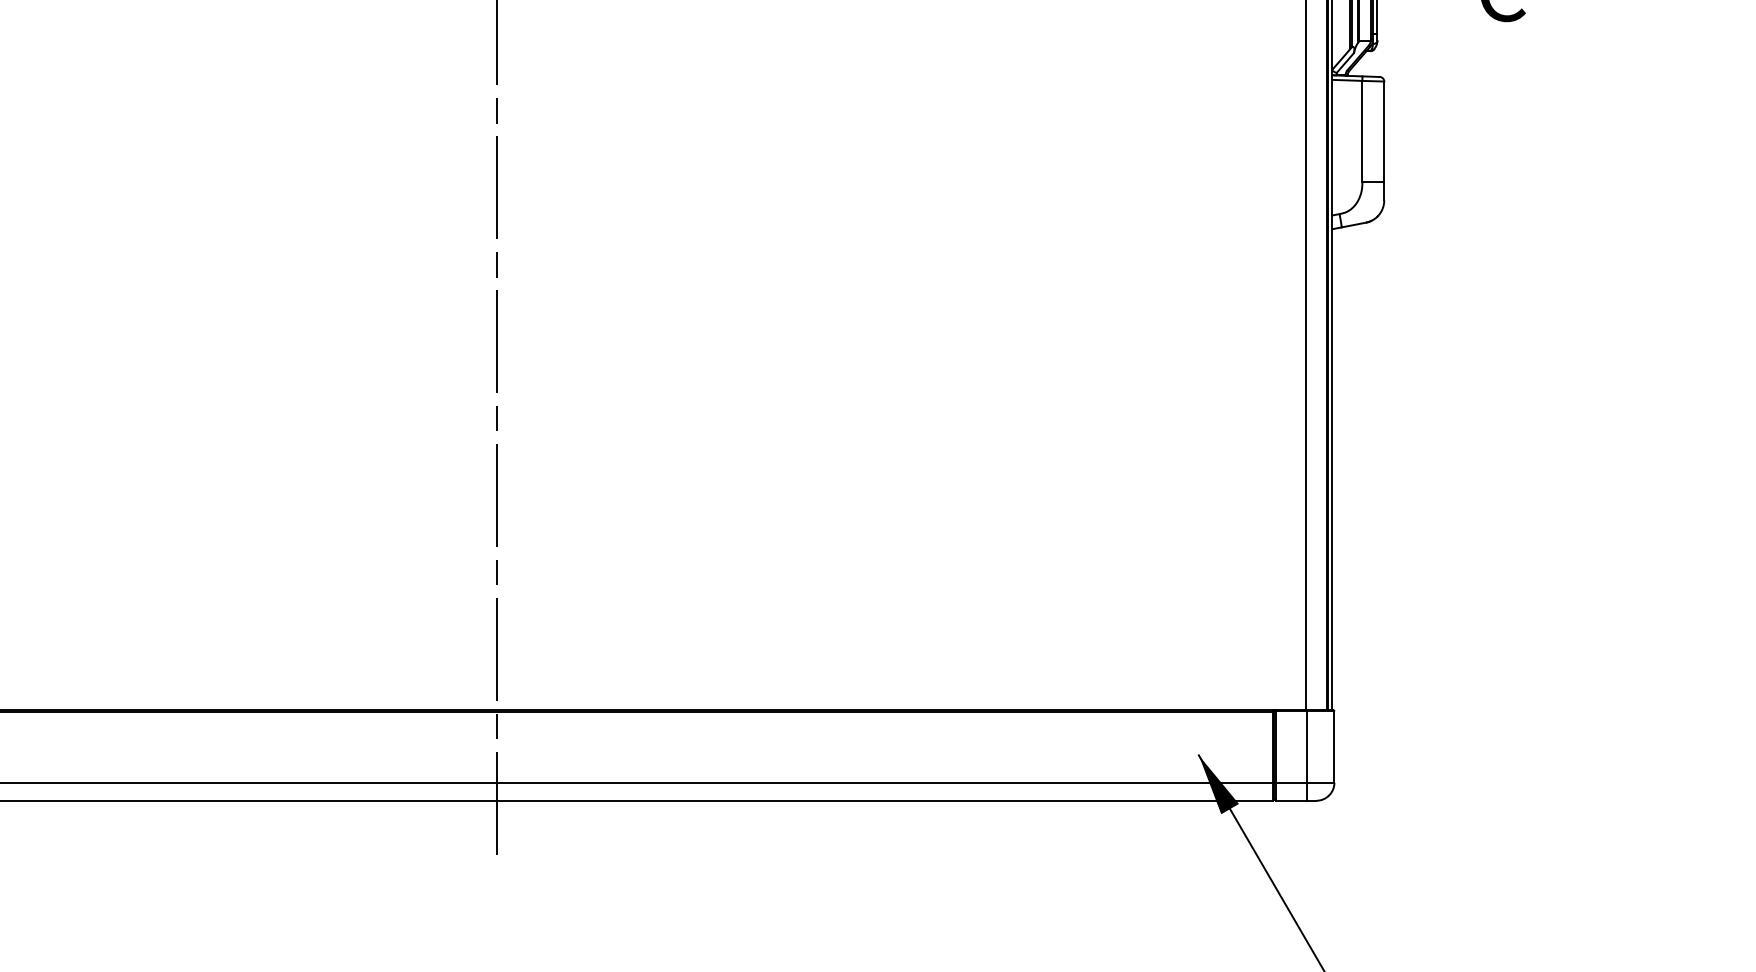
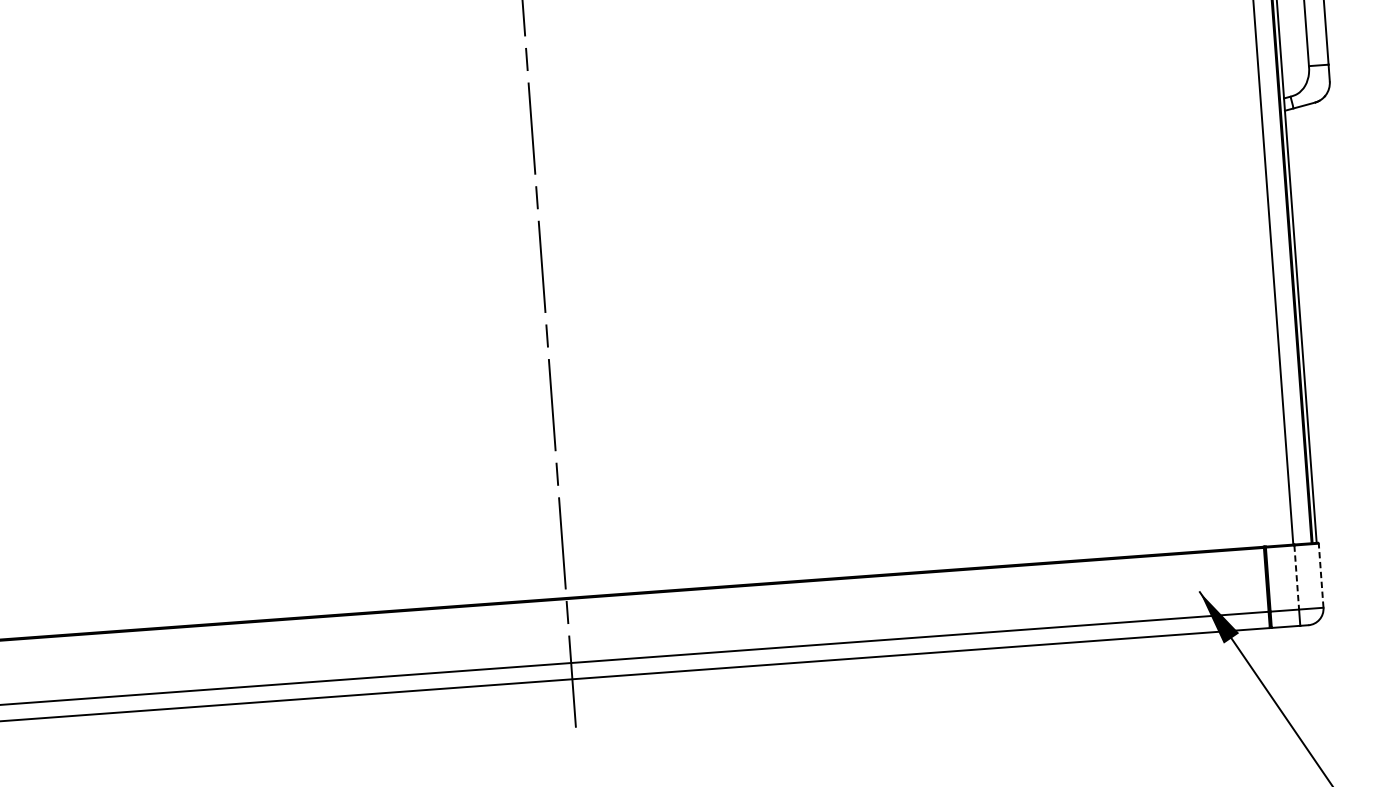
line: (1307, 747) -> (1296, 577), solid -> dashed
line: (1334, 747) -> (1321, 576), solid -> dashed

